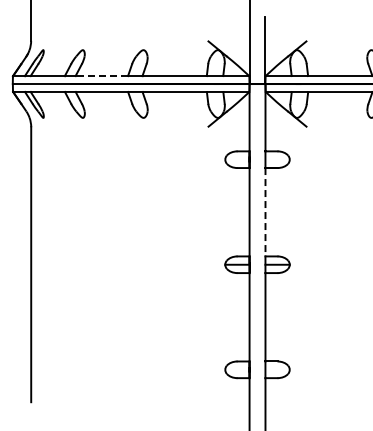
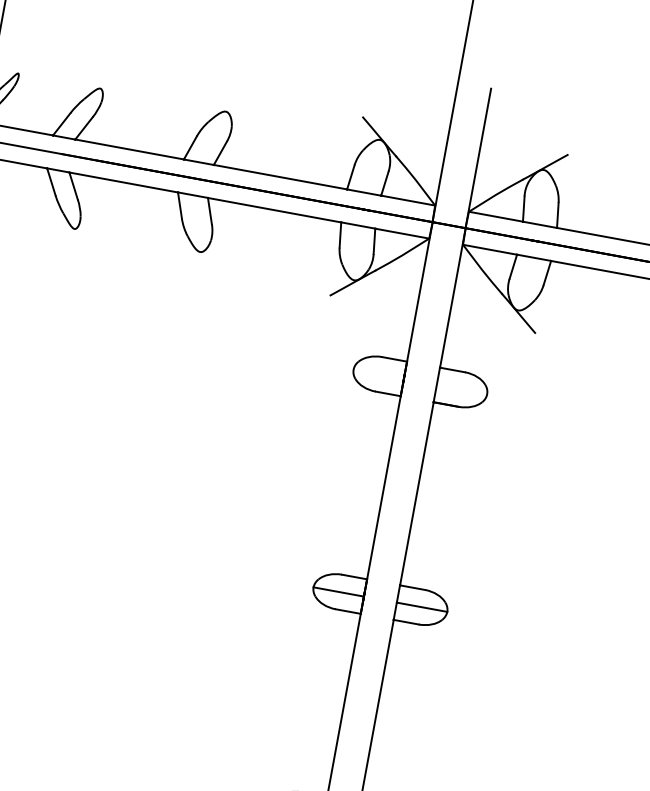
line: (101, 76) -> (128, 150), dashed -> solid
line: (265, 212) -> (416, 494), dashed -> solid

